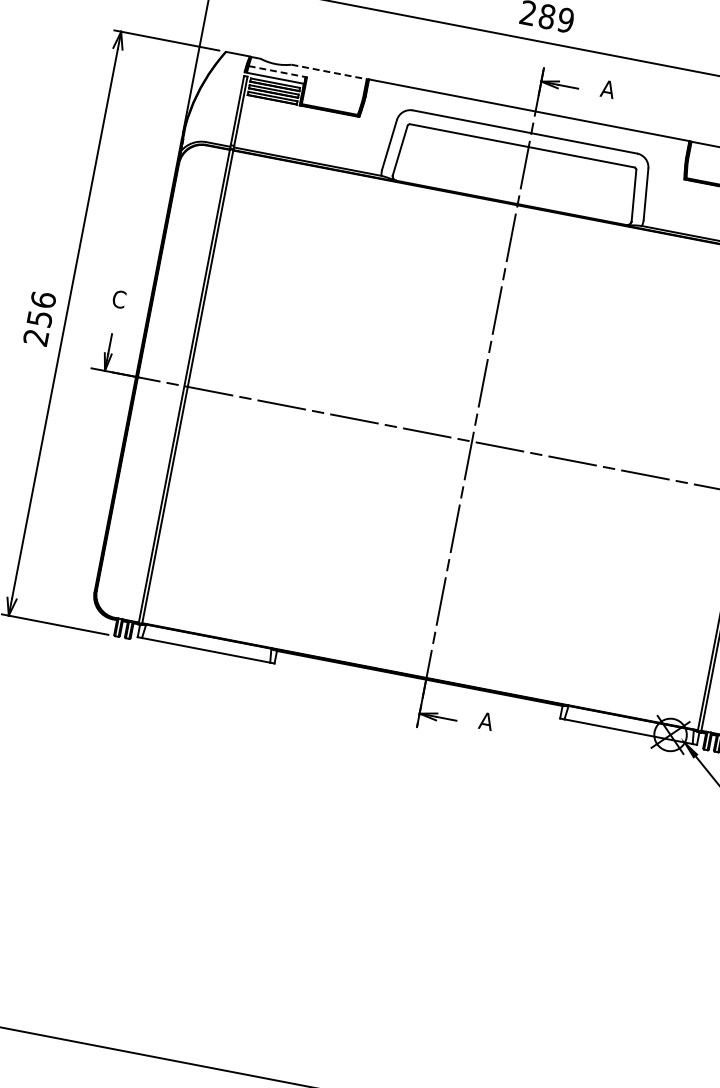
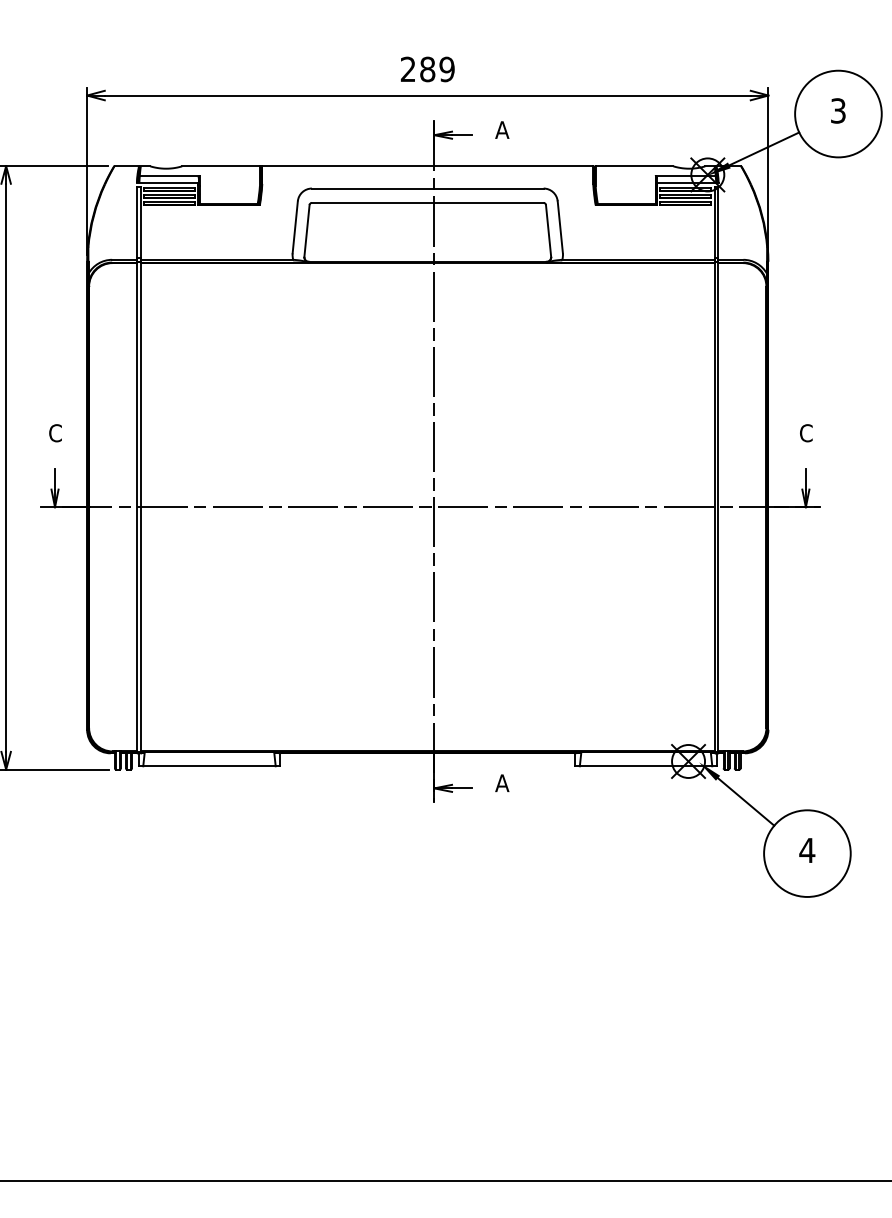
line: (277, 71) -> (169, 175), dashed -> solid
line: (329, 72) -> (221, 166), dashed -> solid

